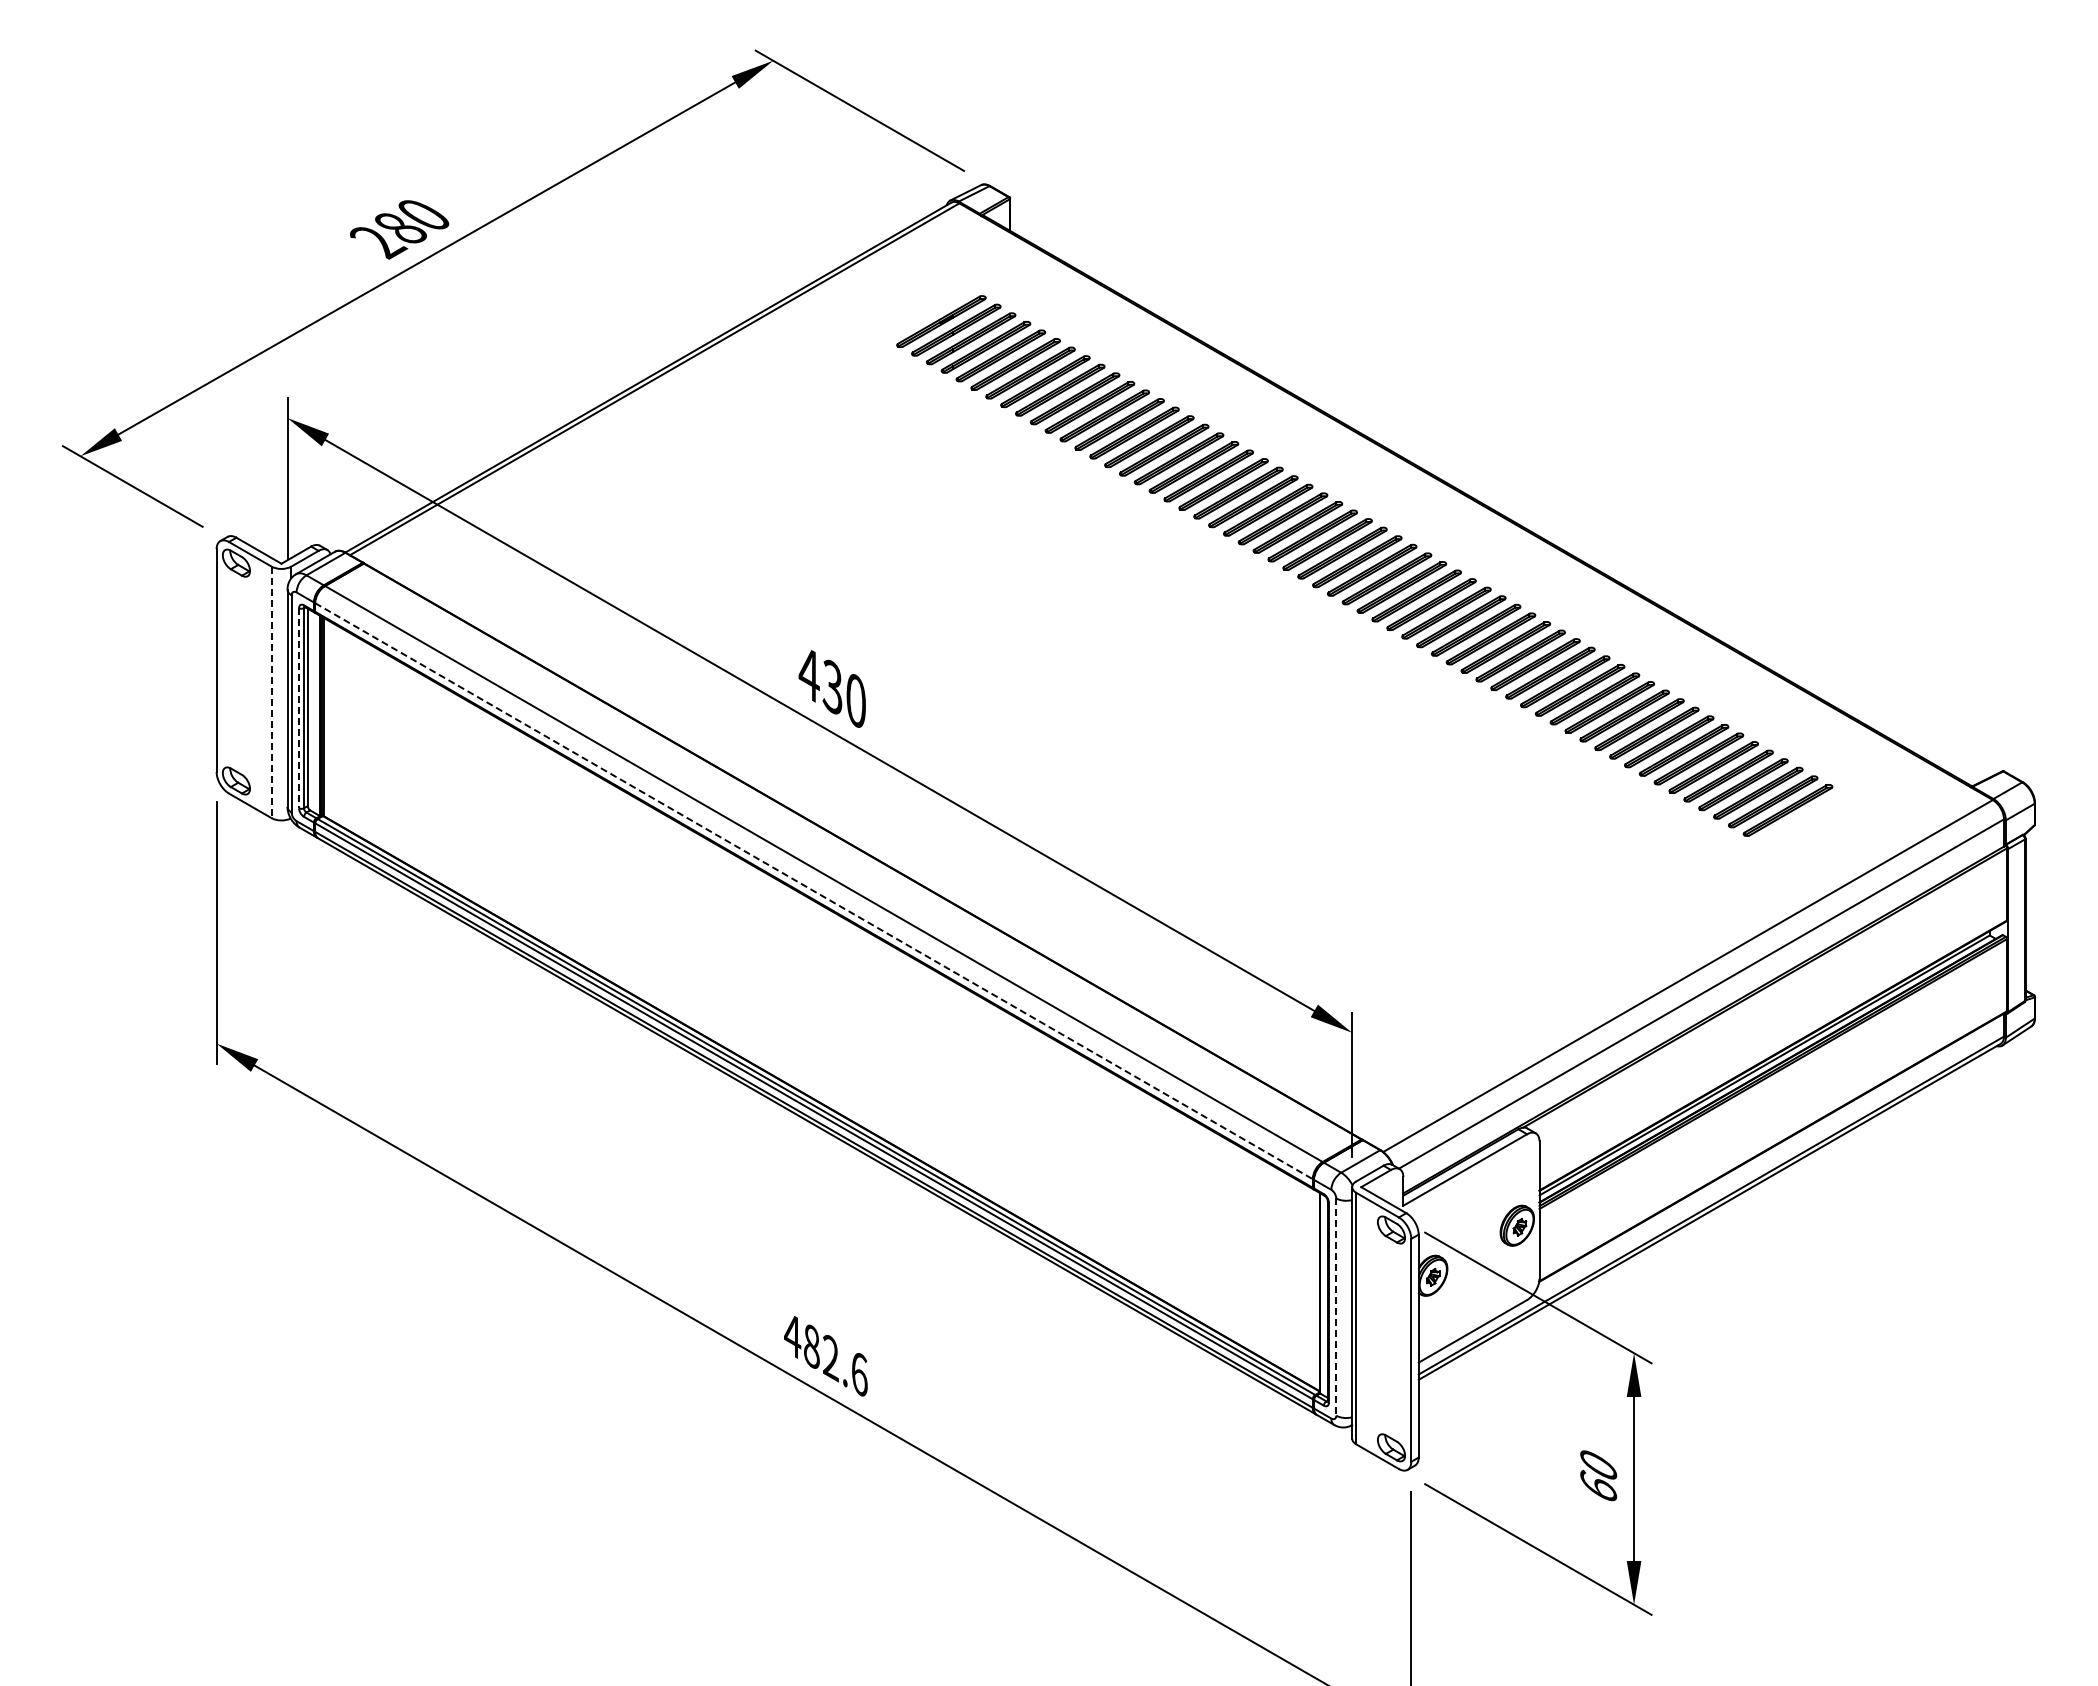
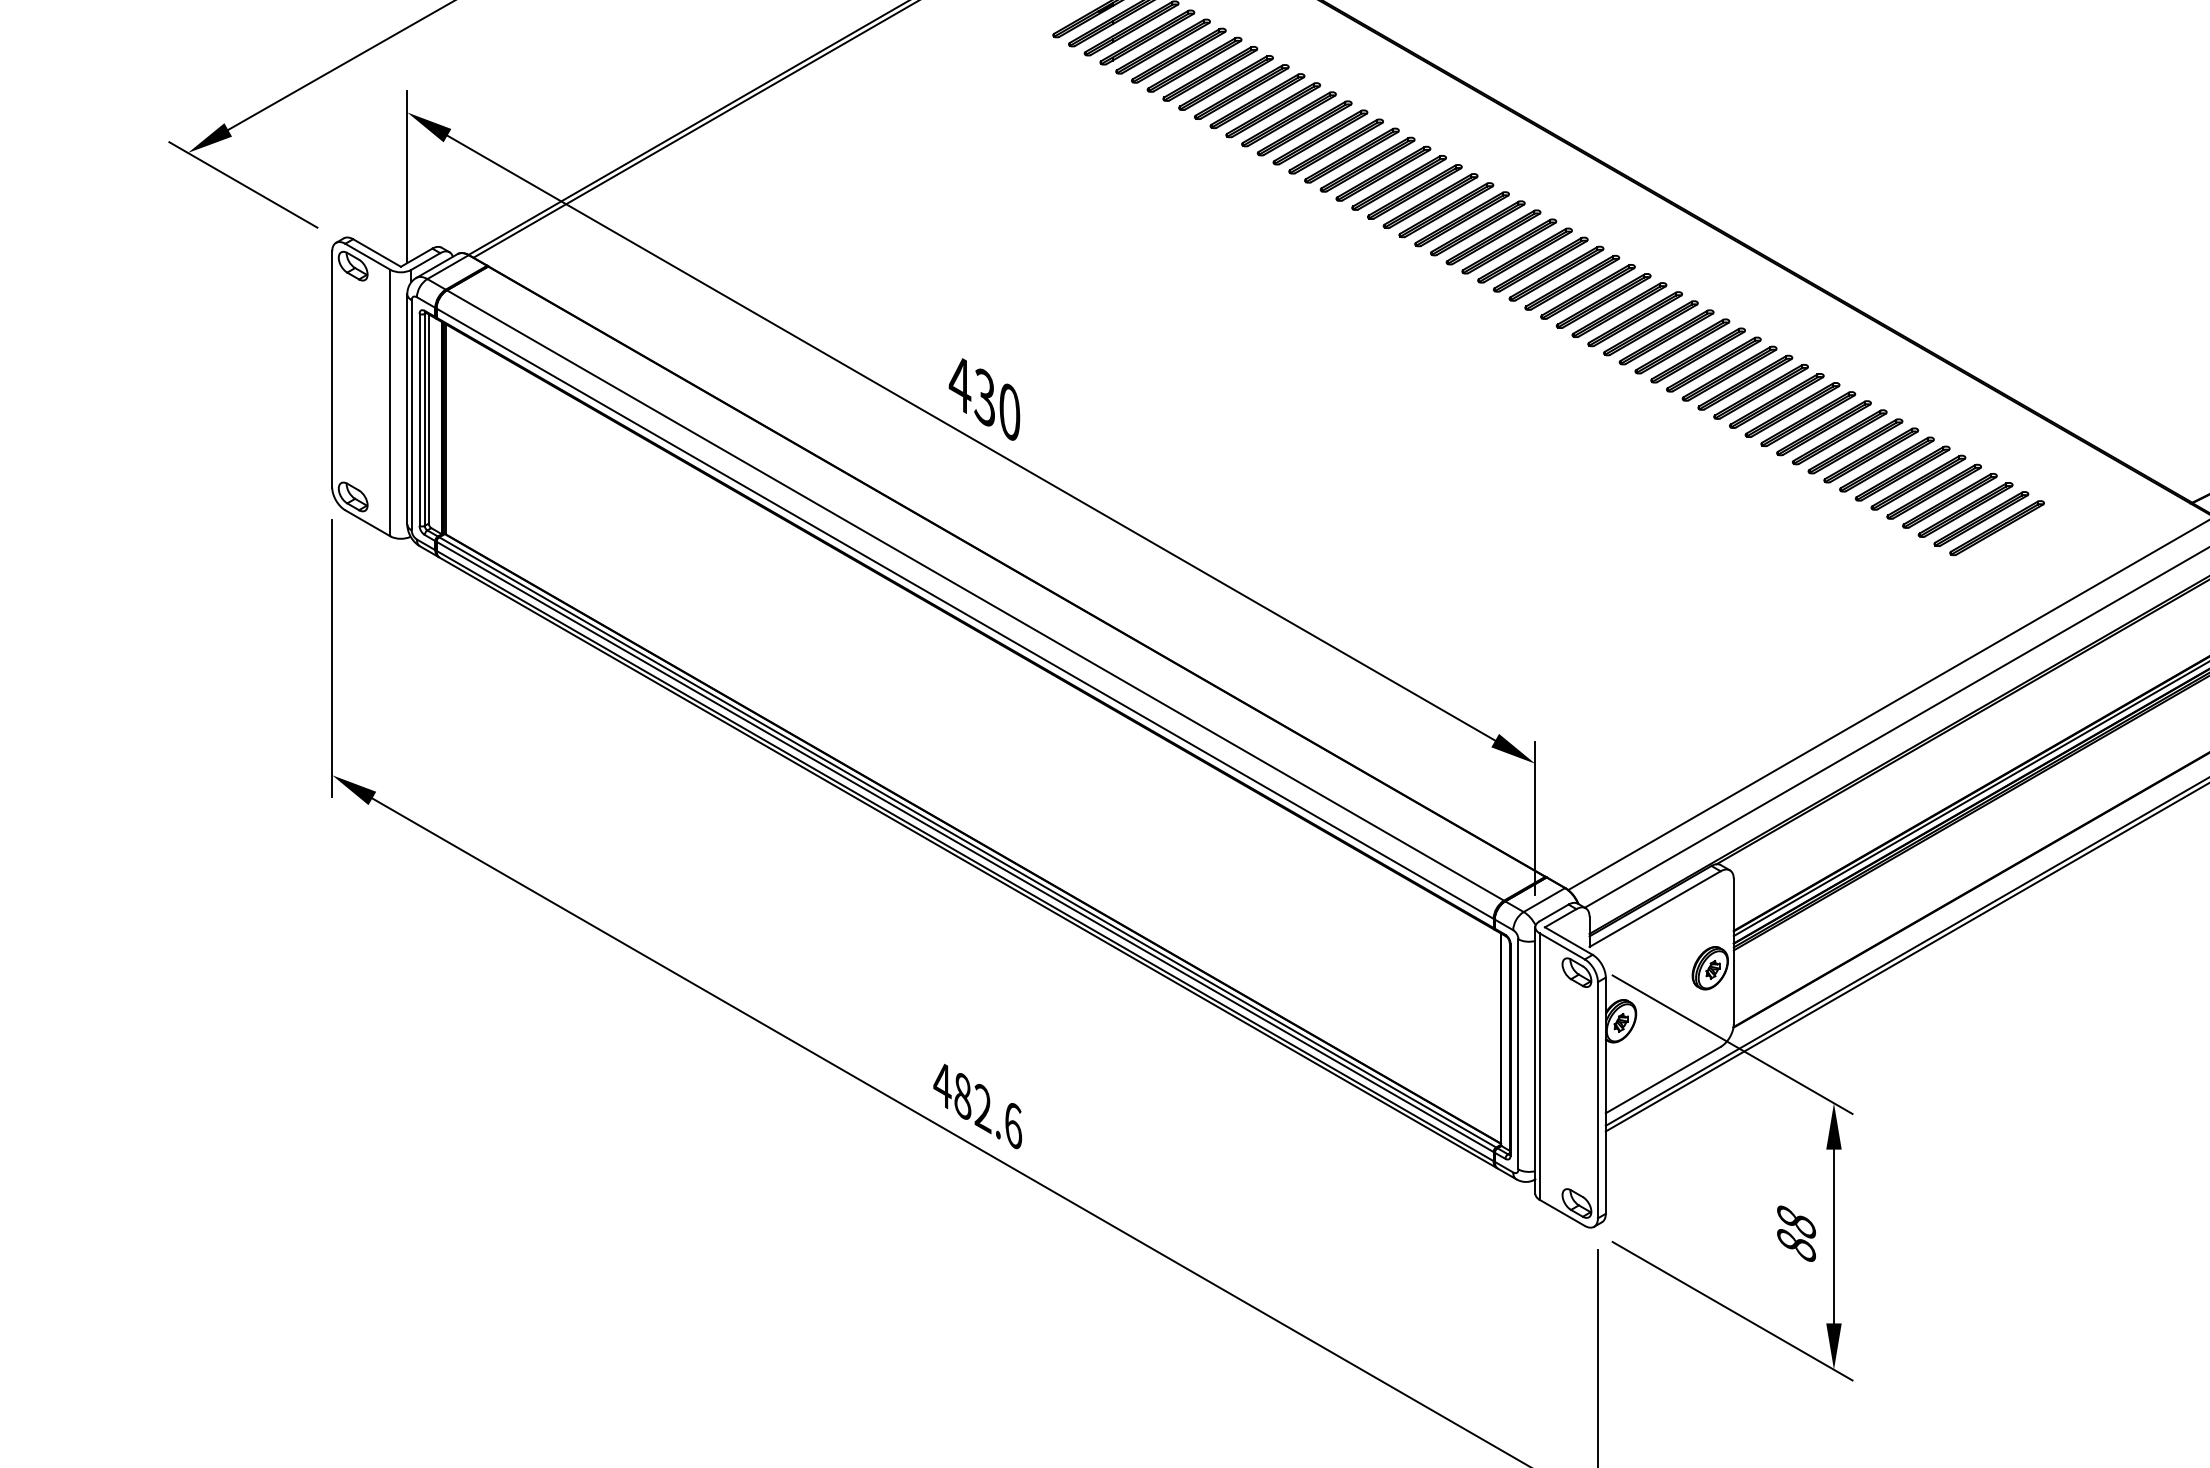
line: (271, 692) -> (390, 403), dashed -> solid
line: (299, 708) -> (420, 420), dashed -> solid
line: (813, 891) -> (964, 614), dashed -> solid
line: (1336, 1307) -> (1518, 1054), dashed -> solid
text: (1598, 1476) -> (1796, 1233), 60 -> 88

